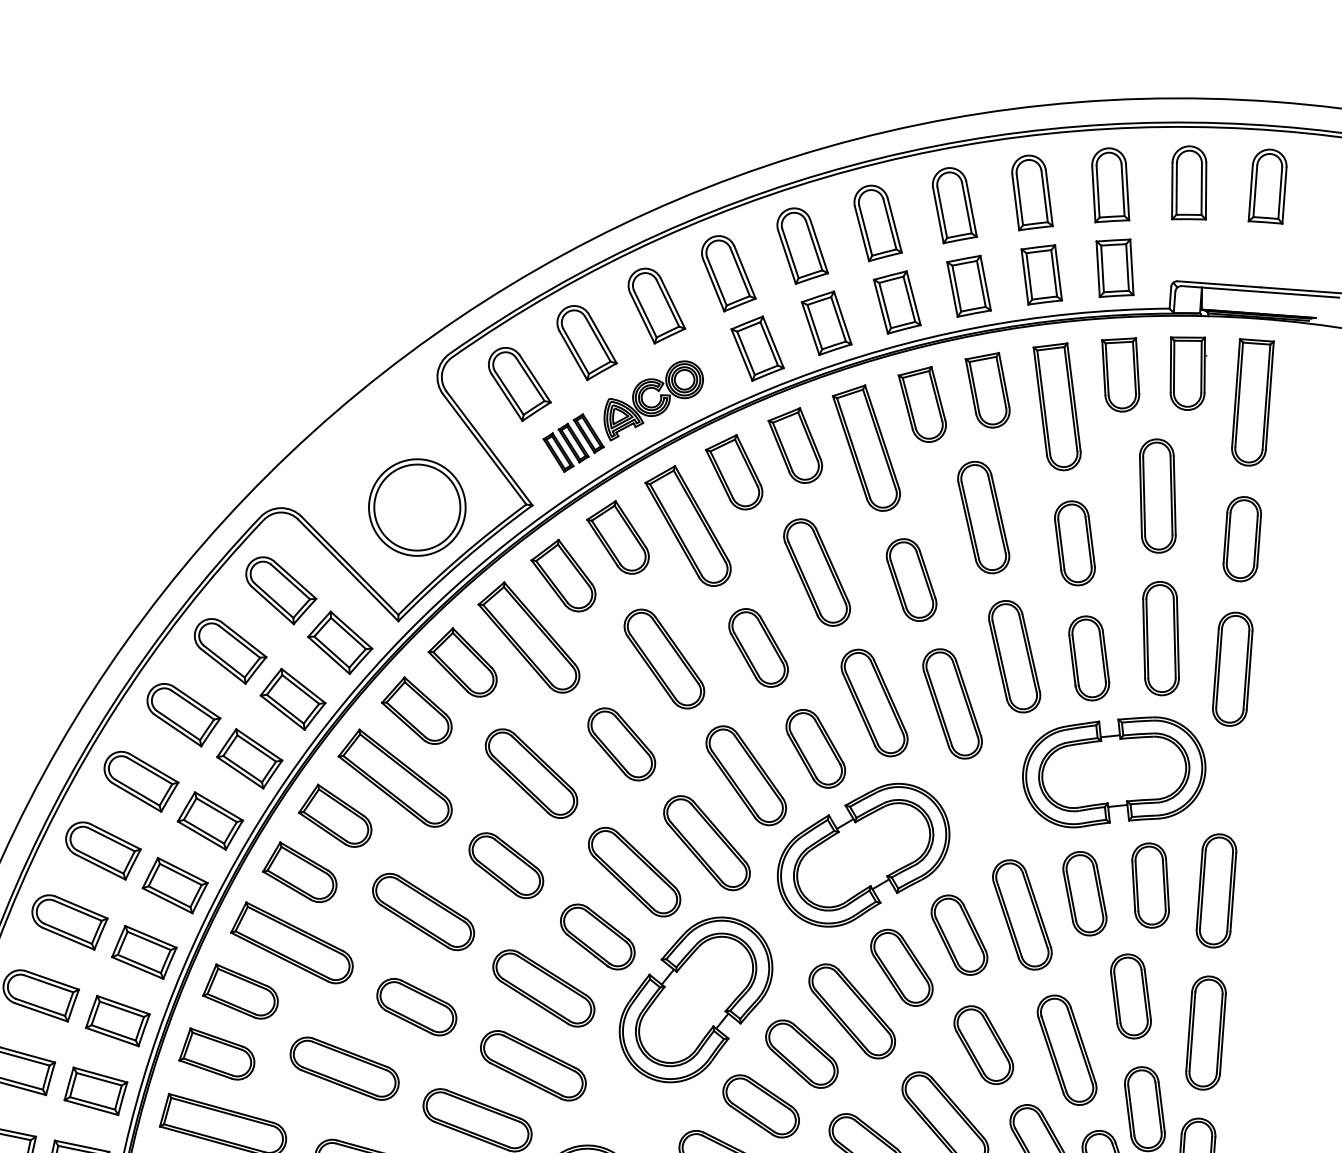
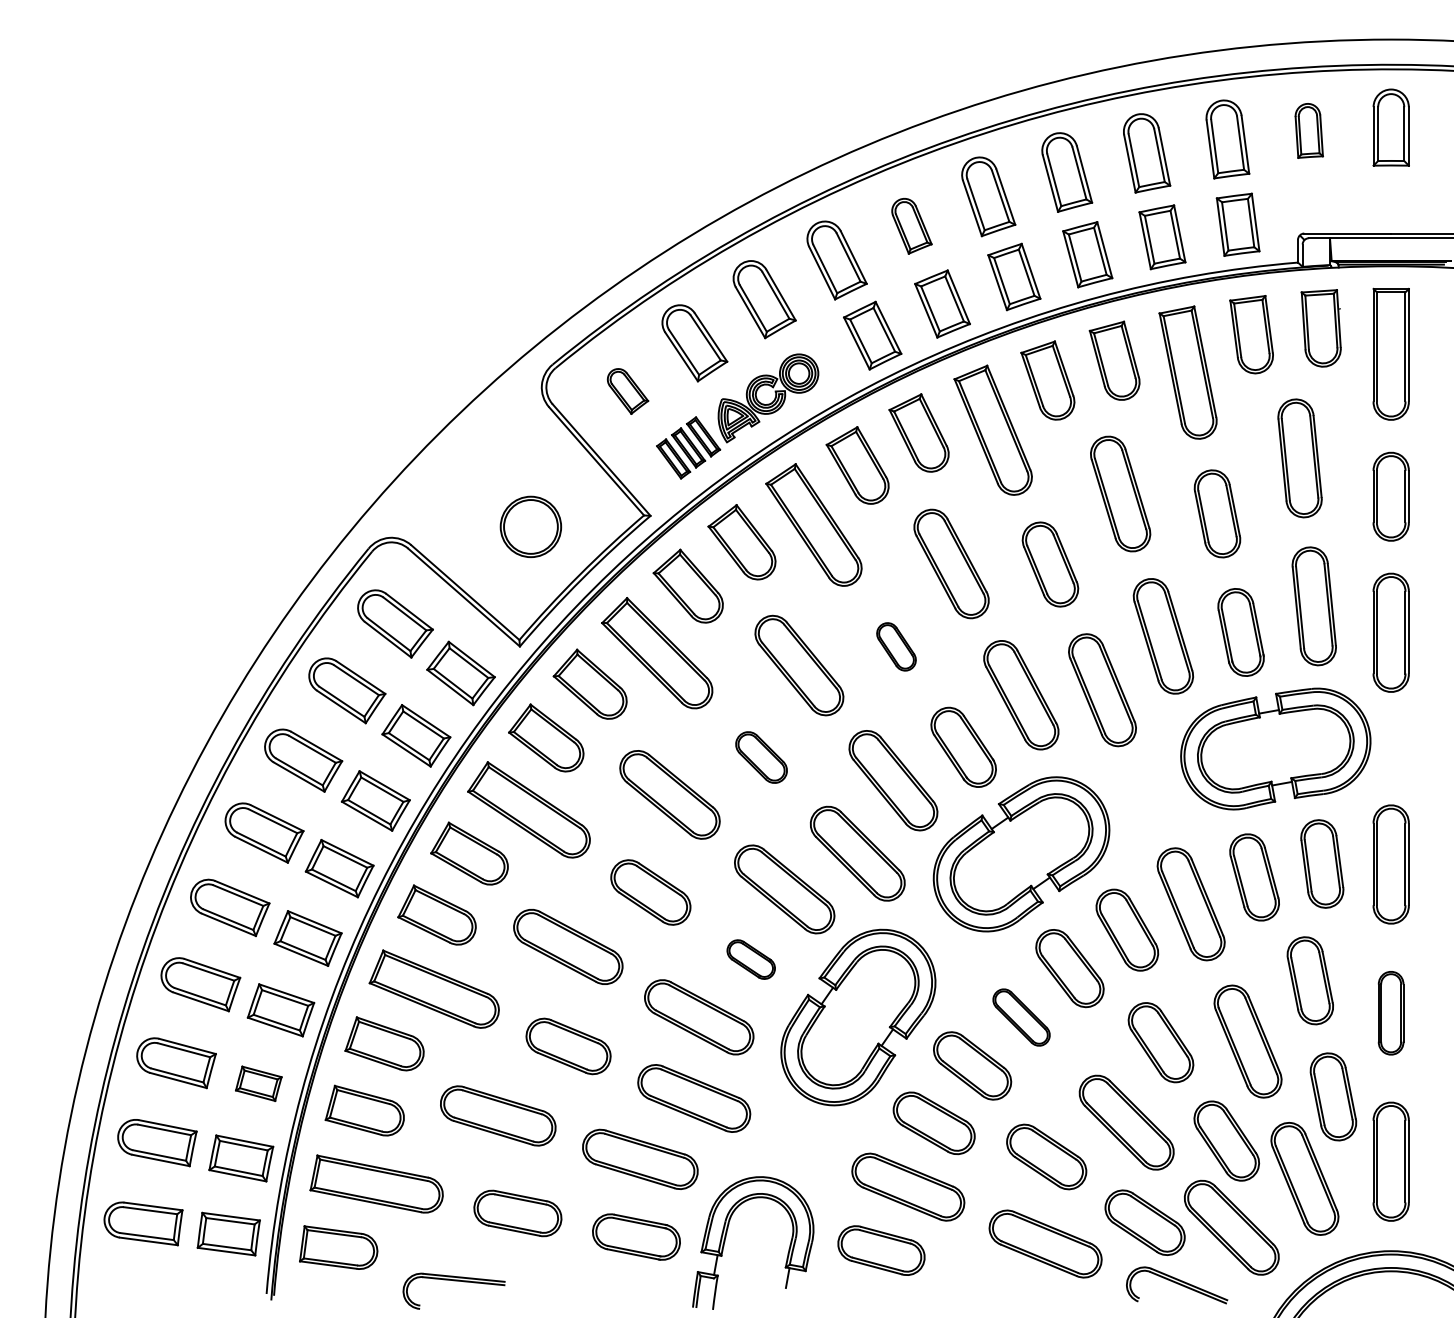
part: (1188, 183) -> (1308, 130), size x0.7
part: (802, 246) -> (911, 226), size x0.7
part: (519, 384) -> (627, 391), size x0.6
part: (416, 507) -> (530, 526), size x0.6
part: (758, 647) -> (896, 646), size x0.6
part: (621, 744) -> (761, 757), size x0.7
part: (596, 936) -> (750, 959), size x0.6
part: (852, 1011) -> (1021, 1017), size x0.6
part: (117, 1020) -> (258, 1083), size x0.7
part: (1205, 1033) -> (1390, 1013), size x0.7

